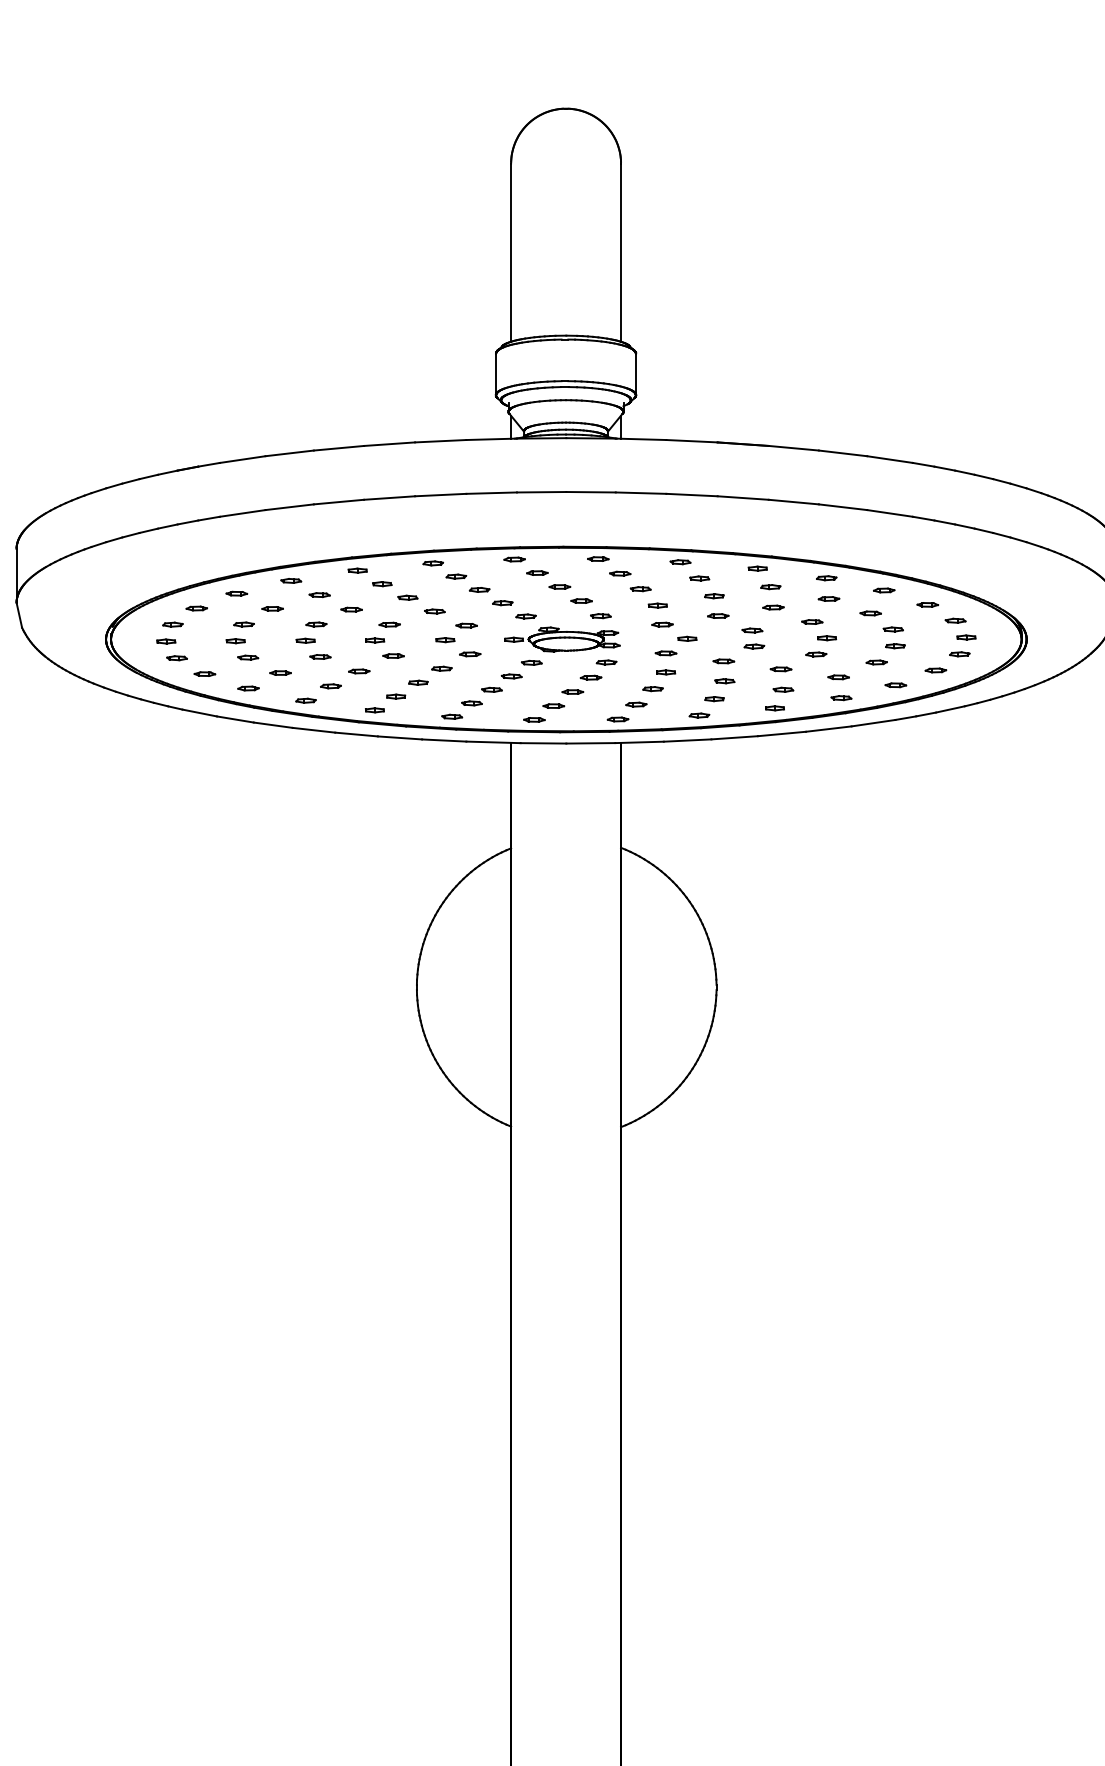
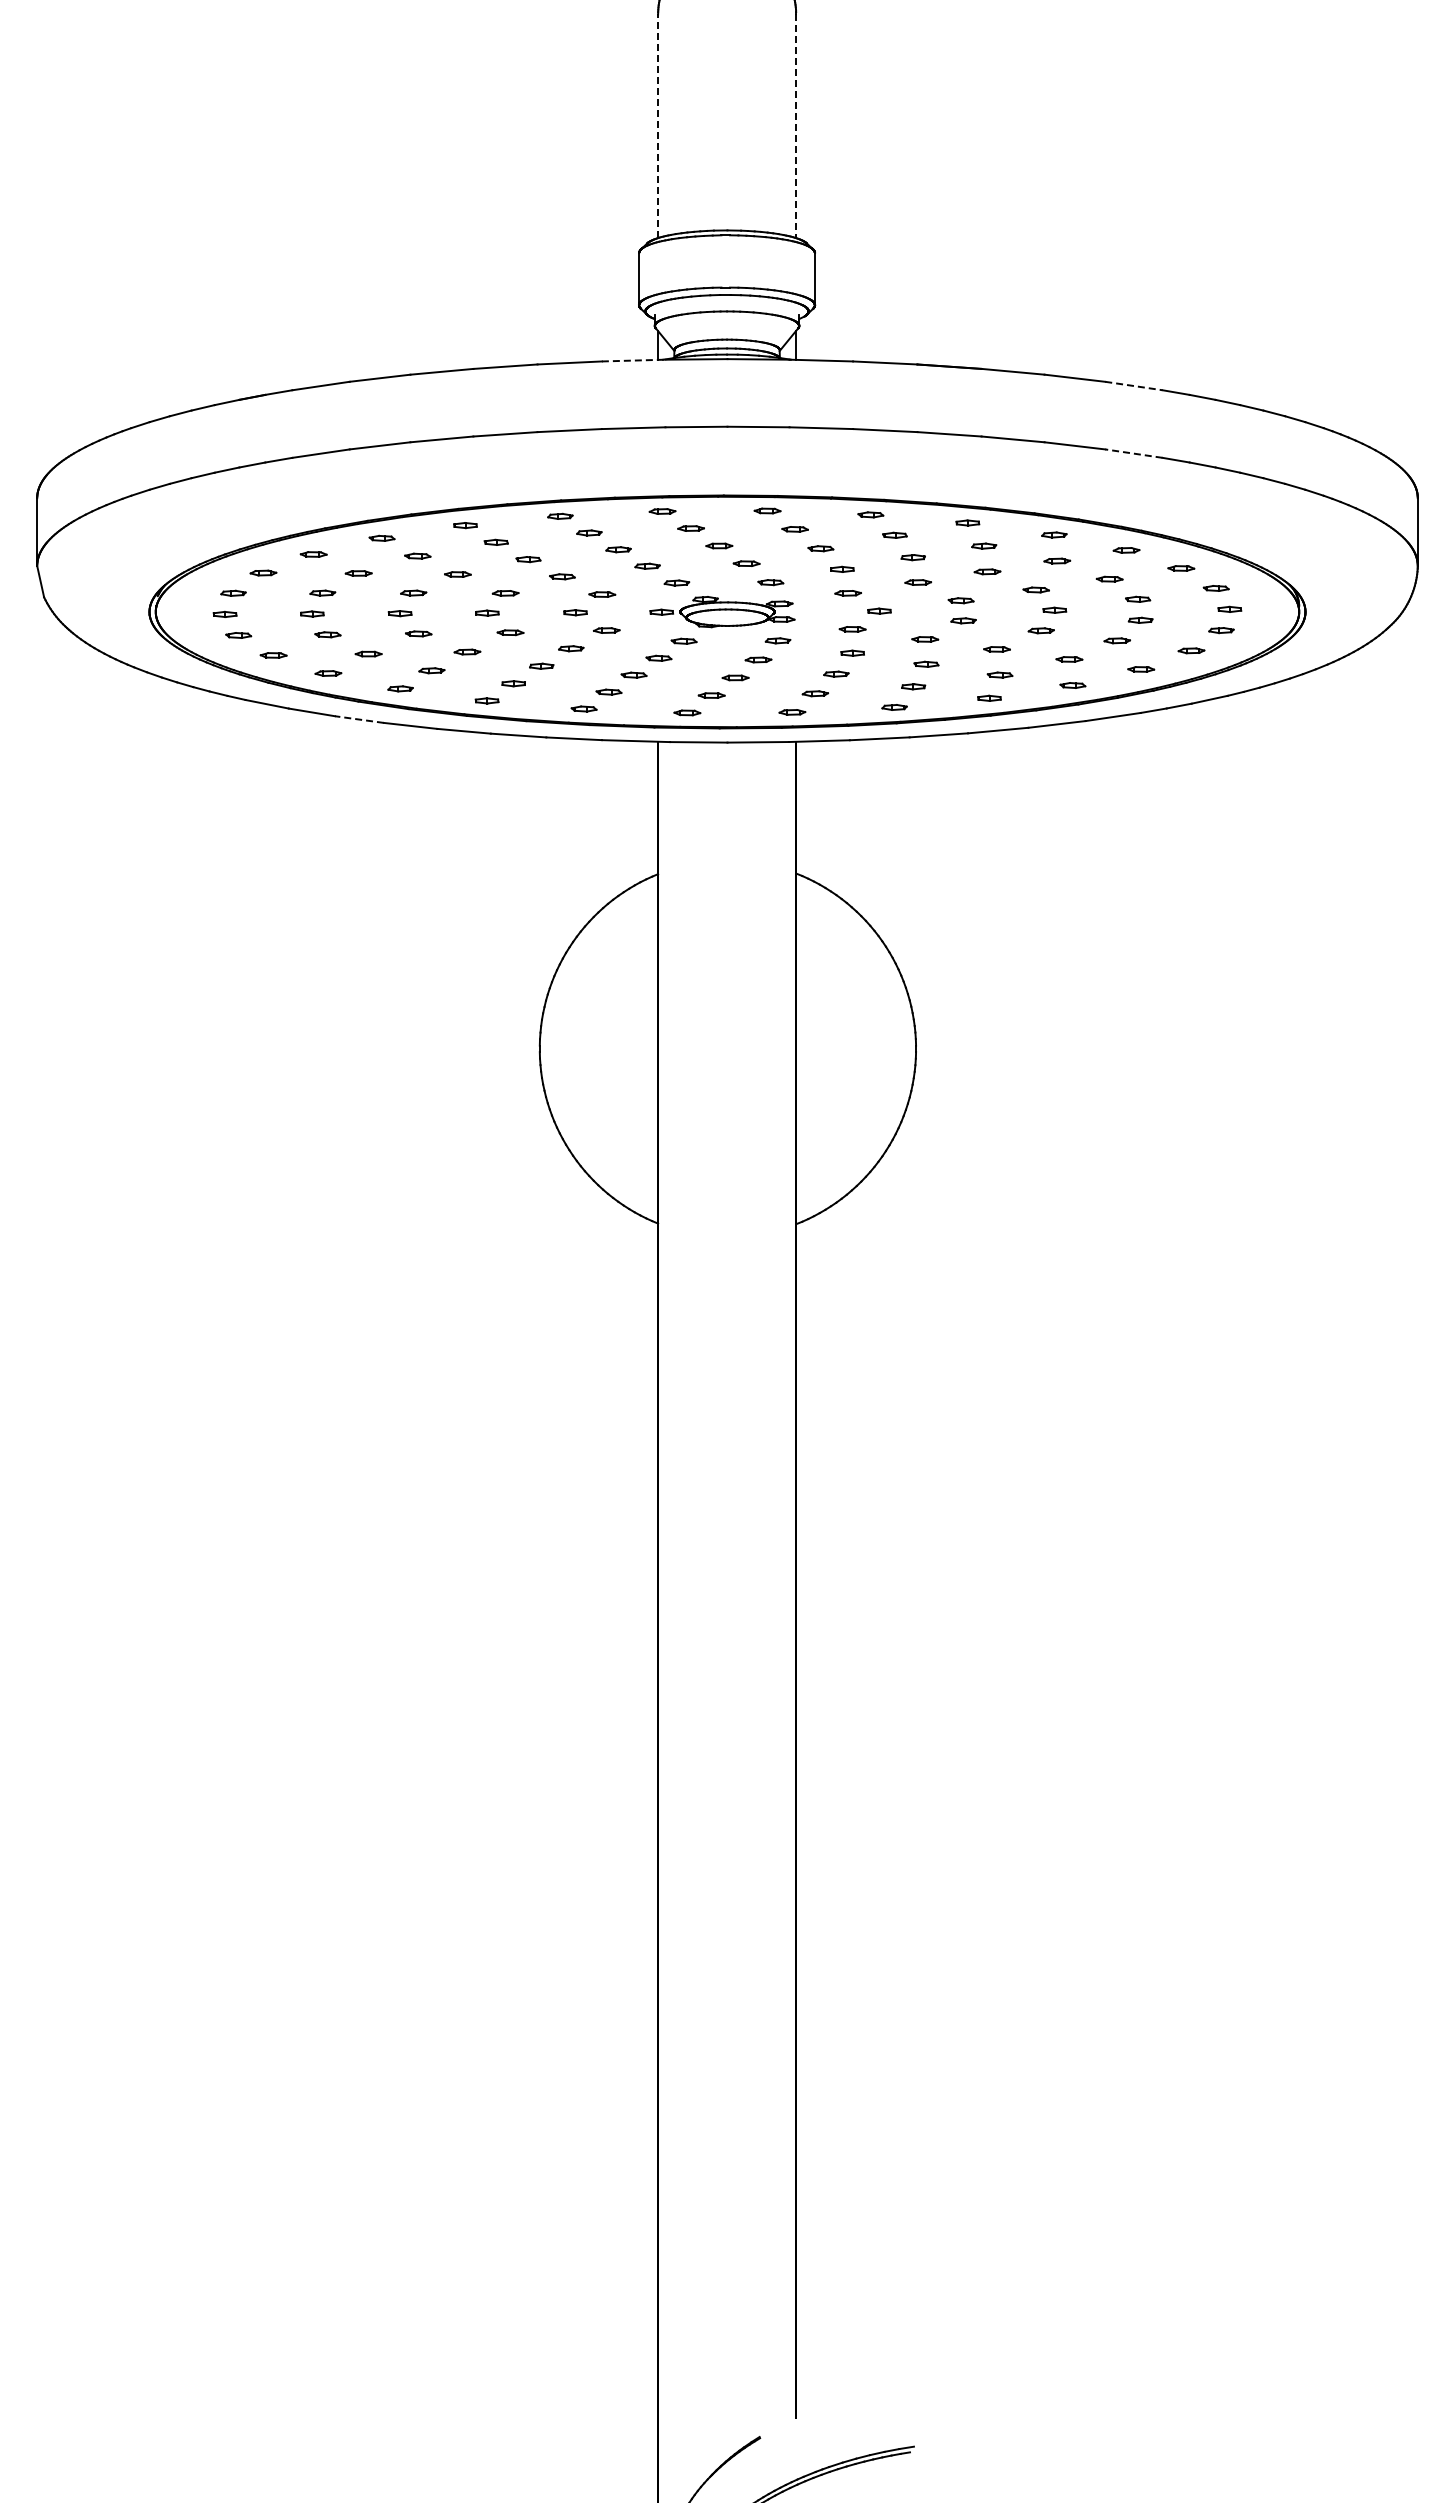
line: (511, 252) -> (658, 126), solid -> dashed
line: (621, 252) -> (796, 126), solid -> dashed
line: (491, 439) -> (633, 360), solid -> dashed
line: (889, 459) -> (1133, 386), solid -> dashed
line: (889, 513) -> (1133, 453), solid -> dashed
line: (273, 725) -> (359, 719), solid -> dashed

